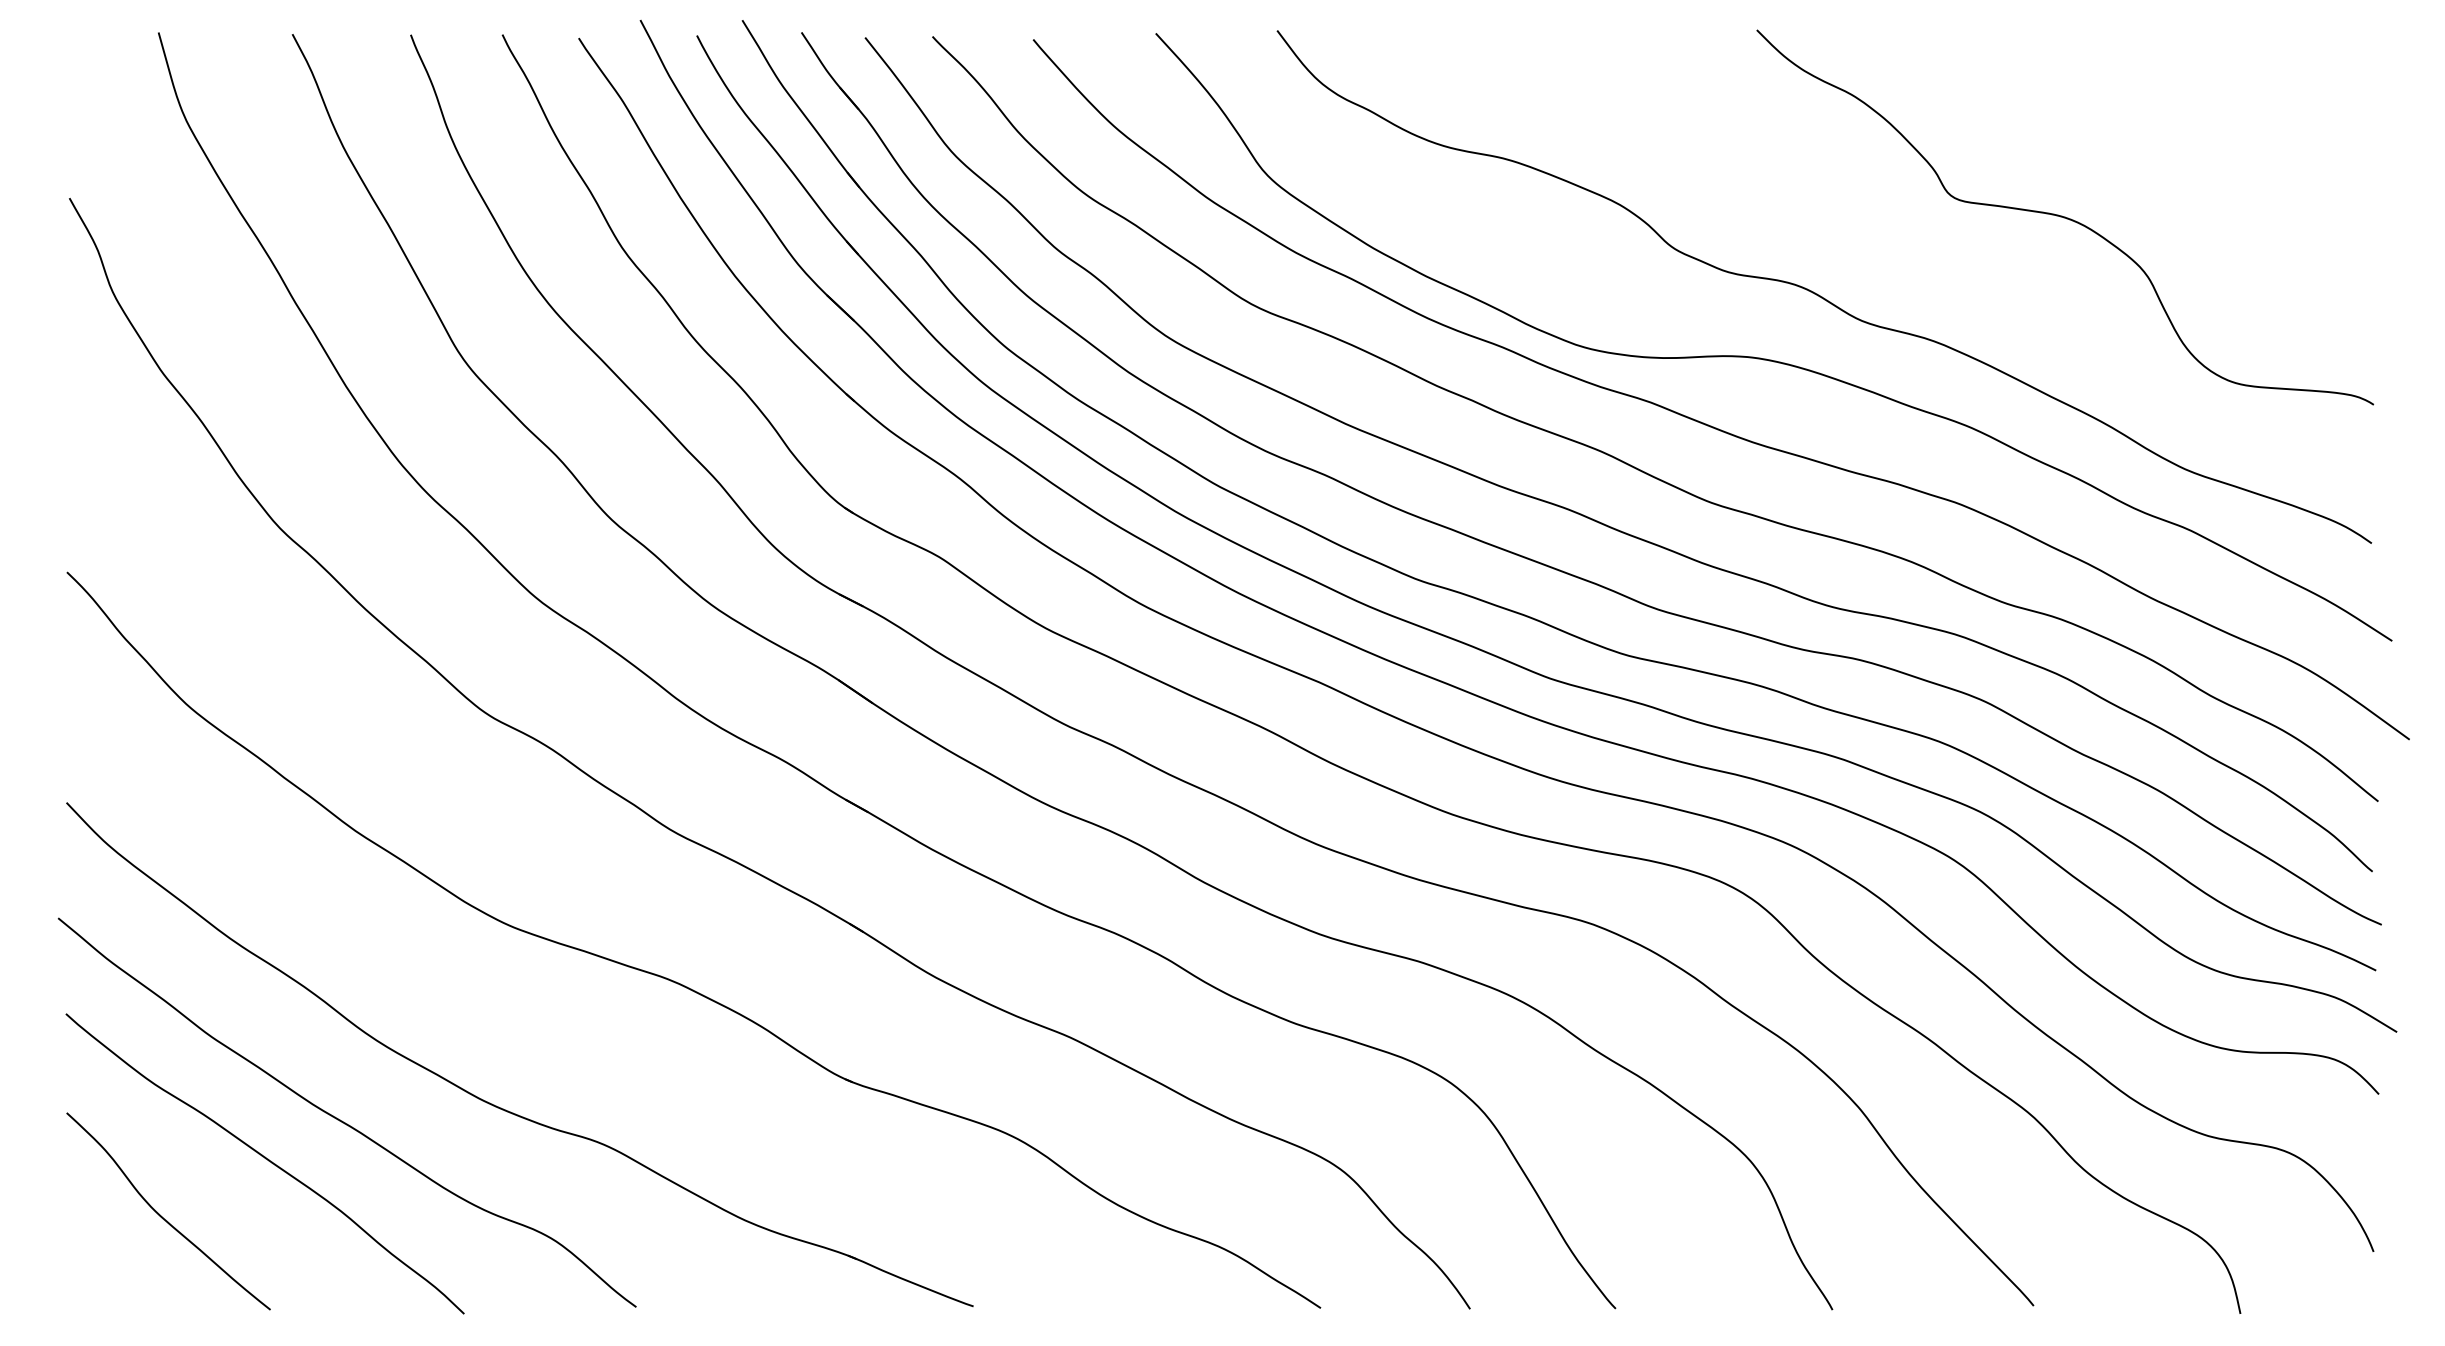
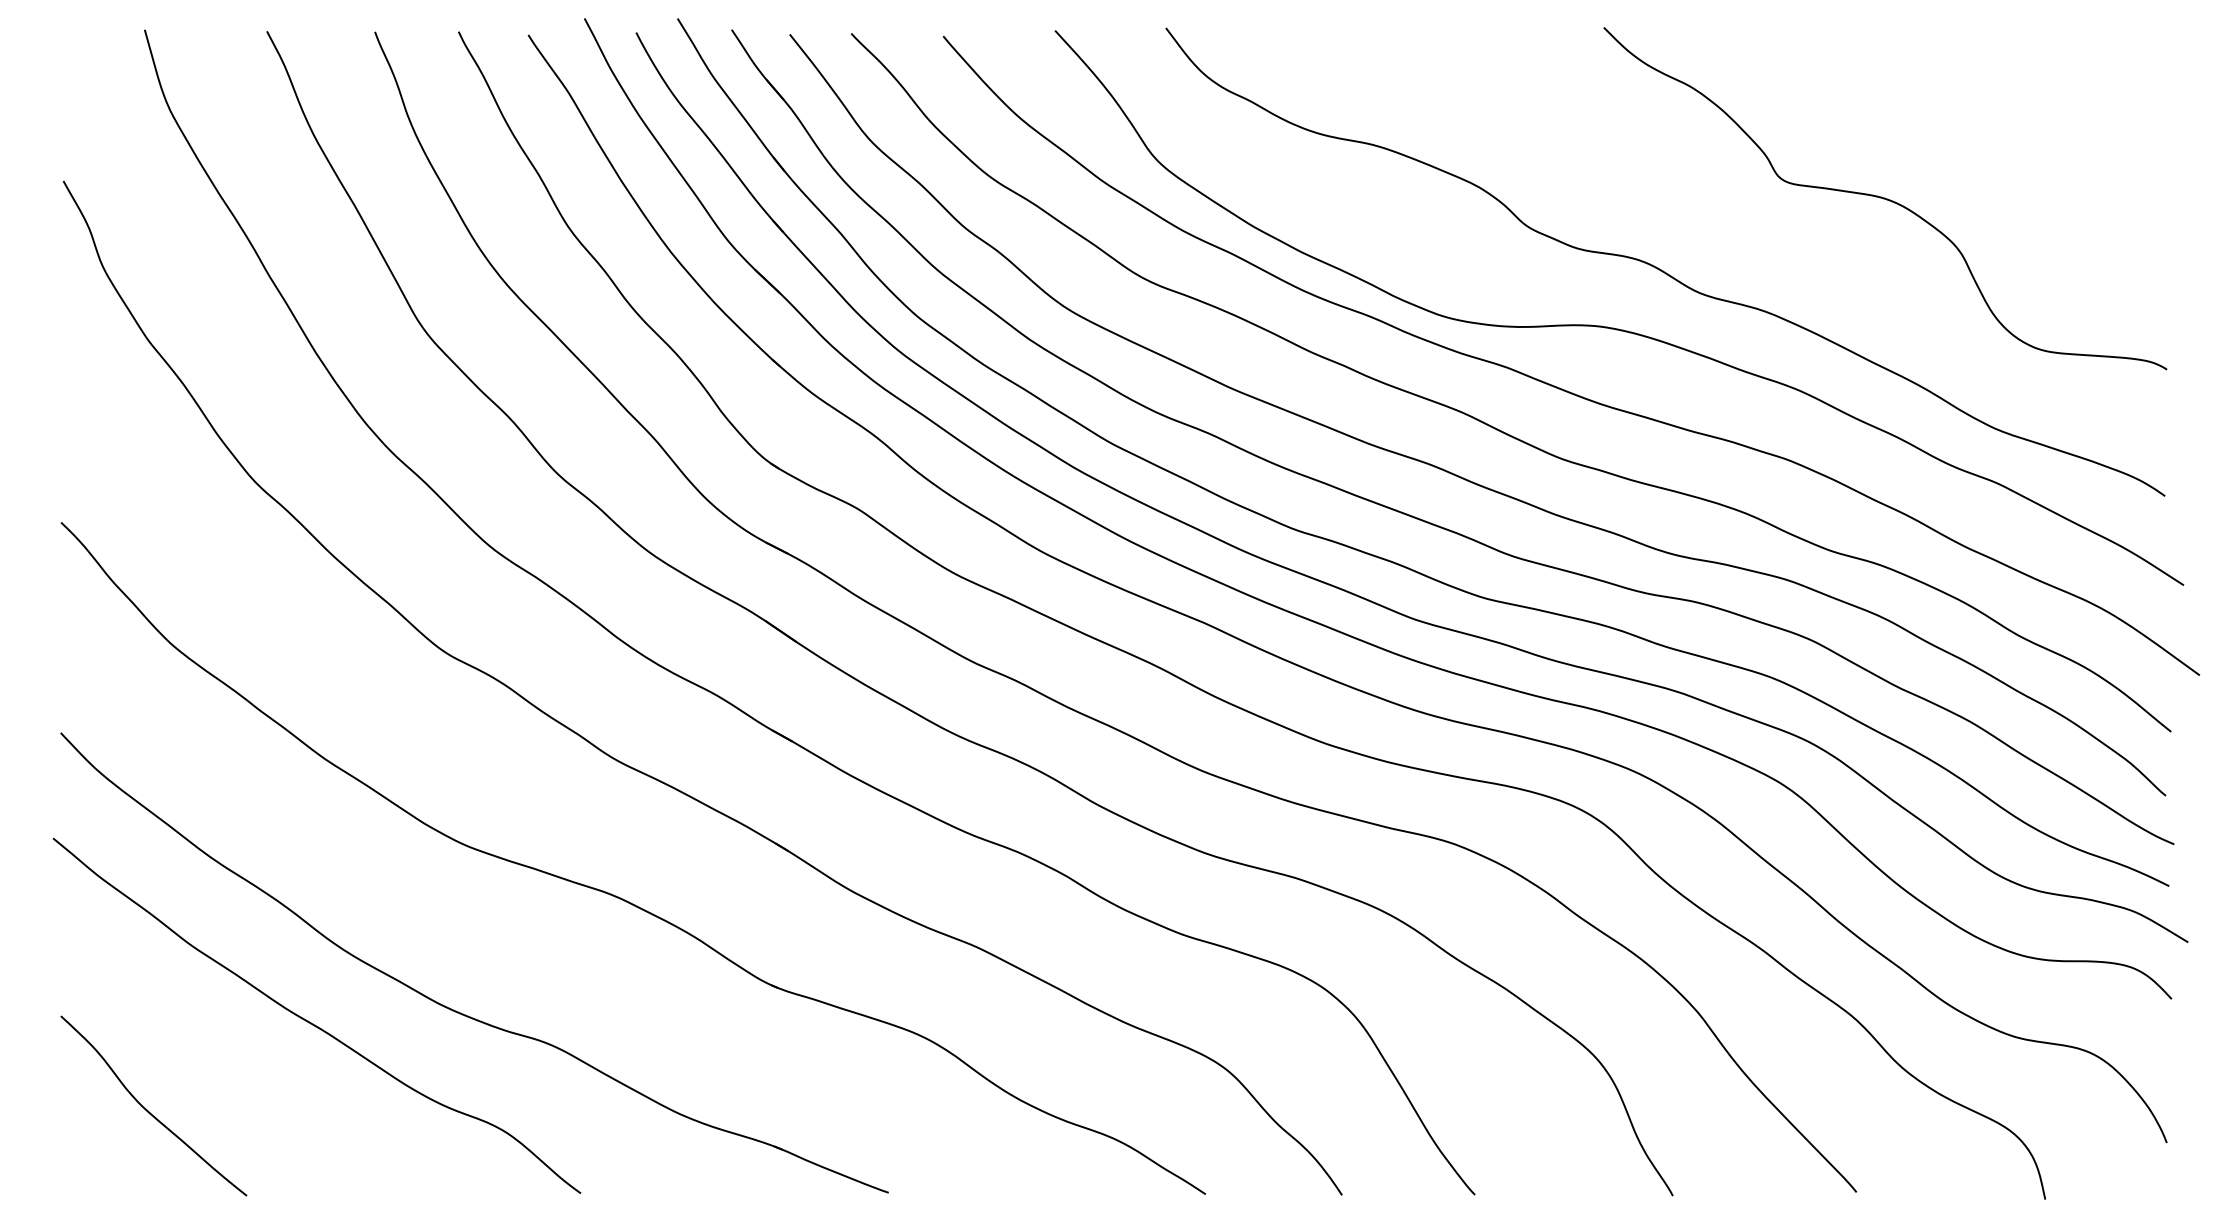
curve: (266, 1160) -> (243, 1059), removed

